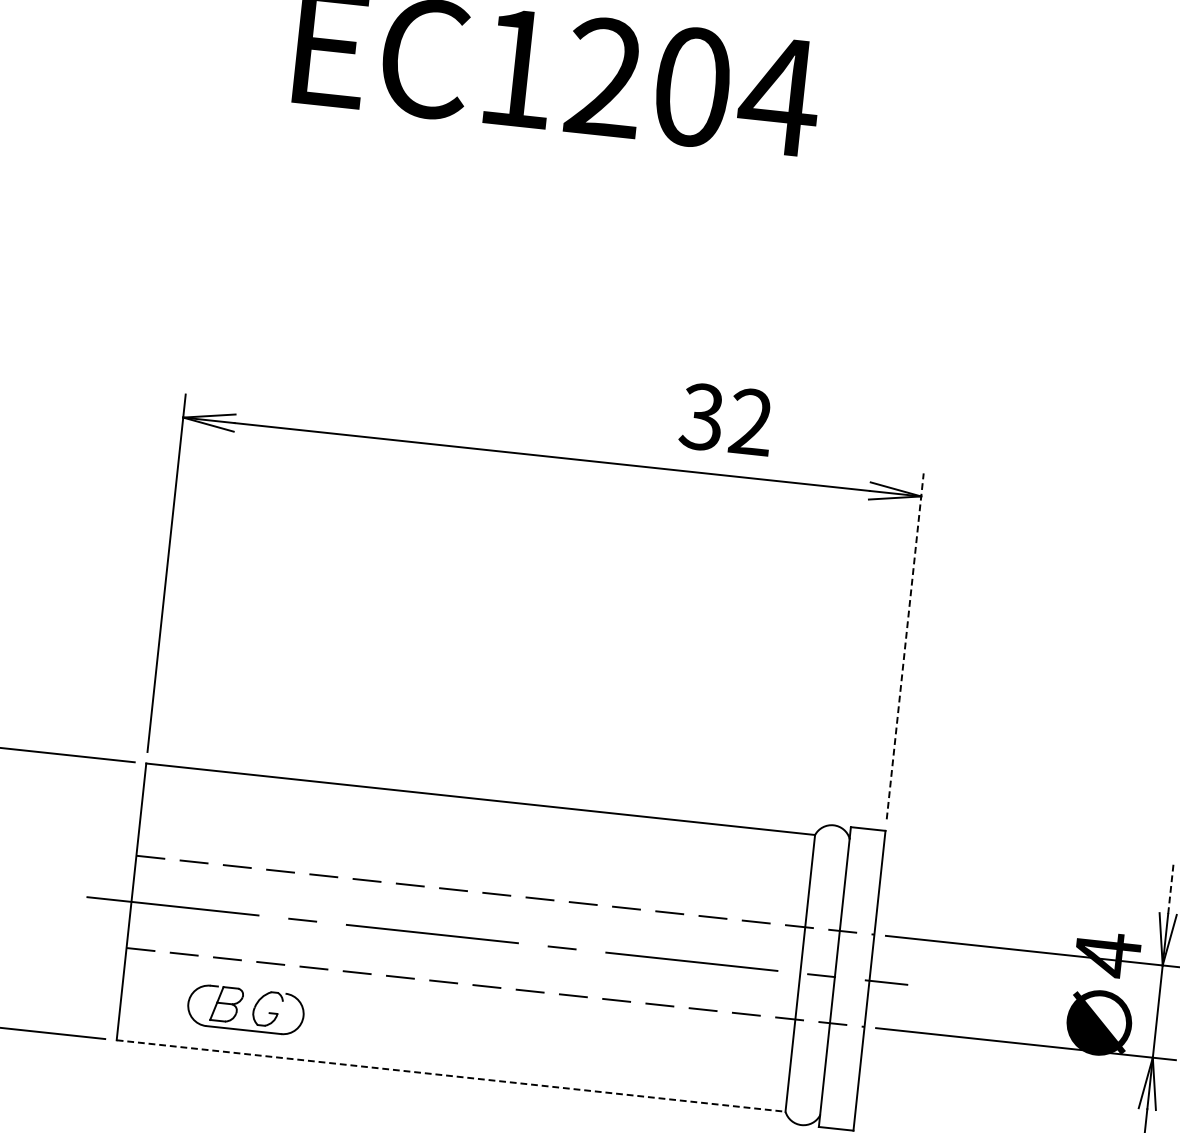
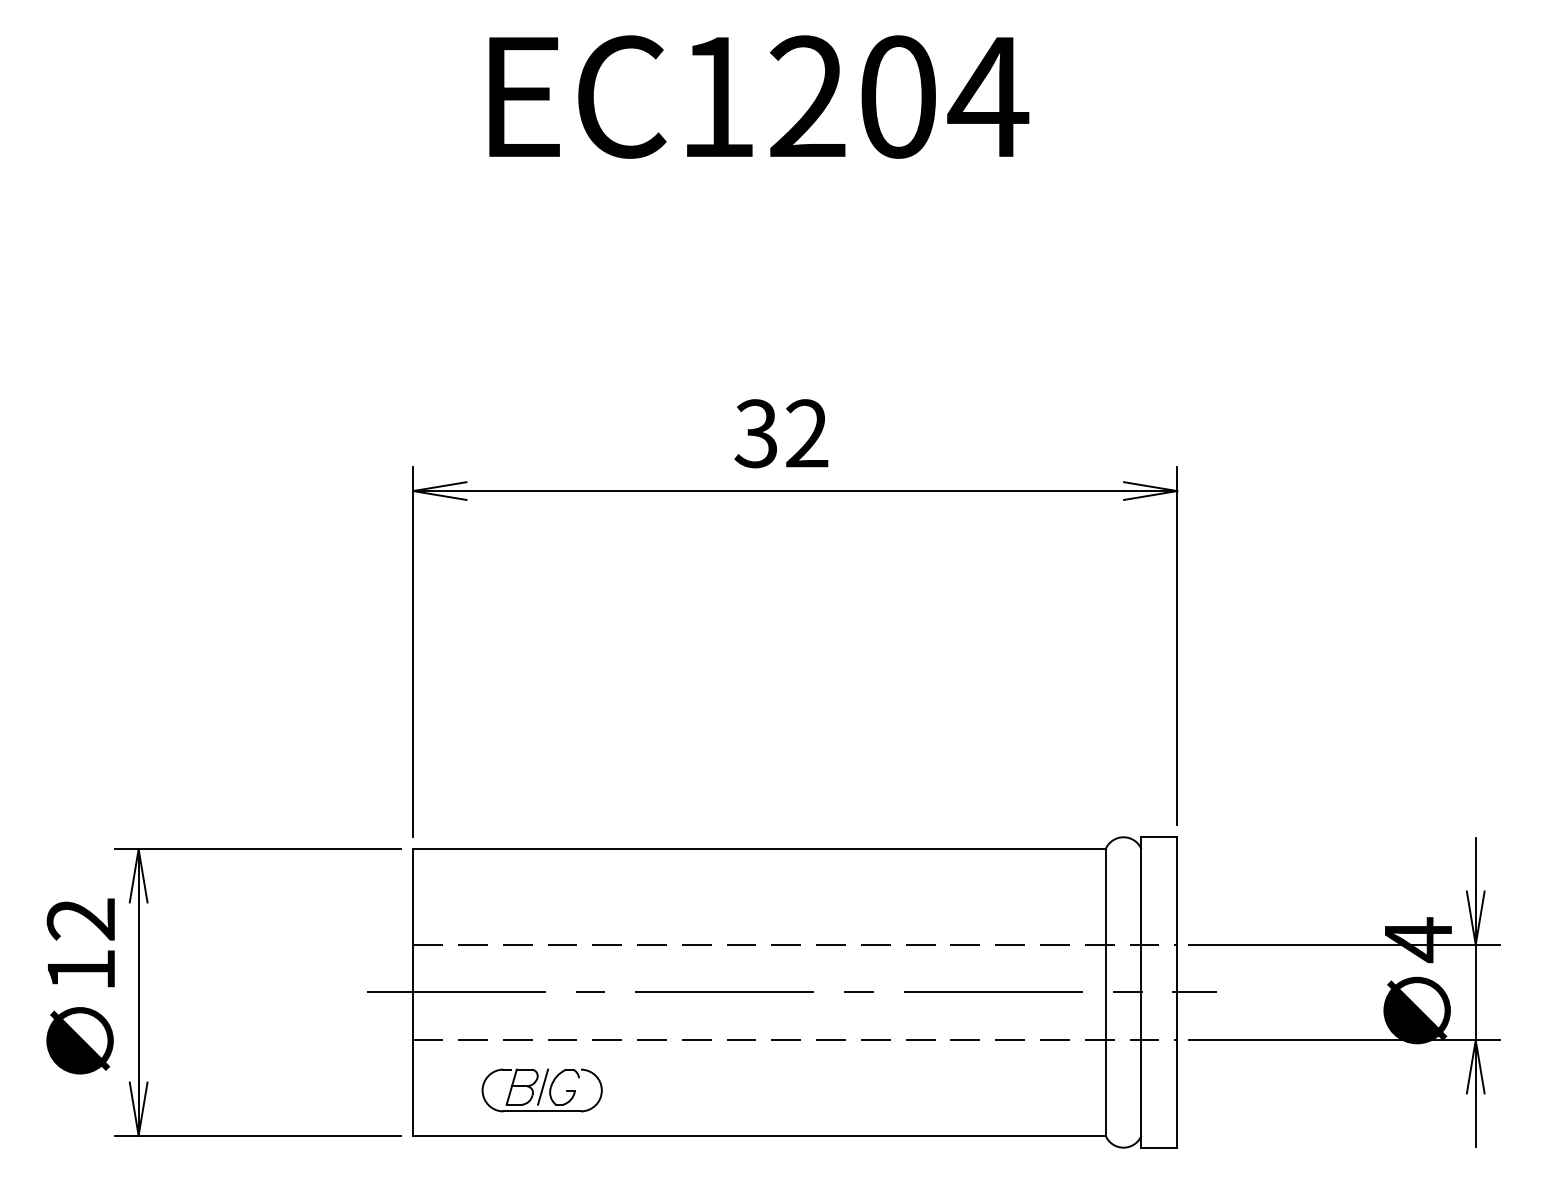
text: (726, 419) -> (781, 433), moved
line: (905, 645) -> (1177, 645), dashed -> solid
line: (1170, 887) -> (1475, 864), dashed -> solid
line: (247, 1006) -> (543, 1086), added
line: (451, 1075) -> (759, 1135), dashed -> solid

